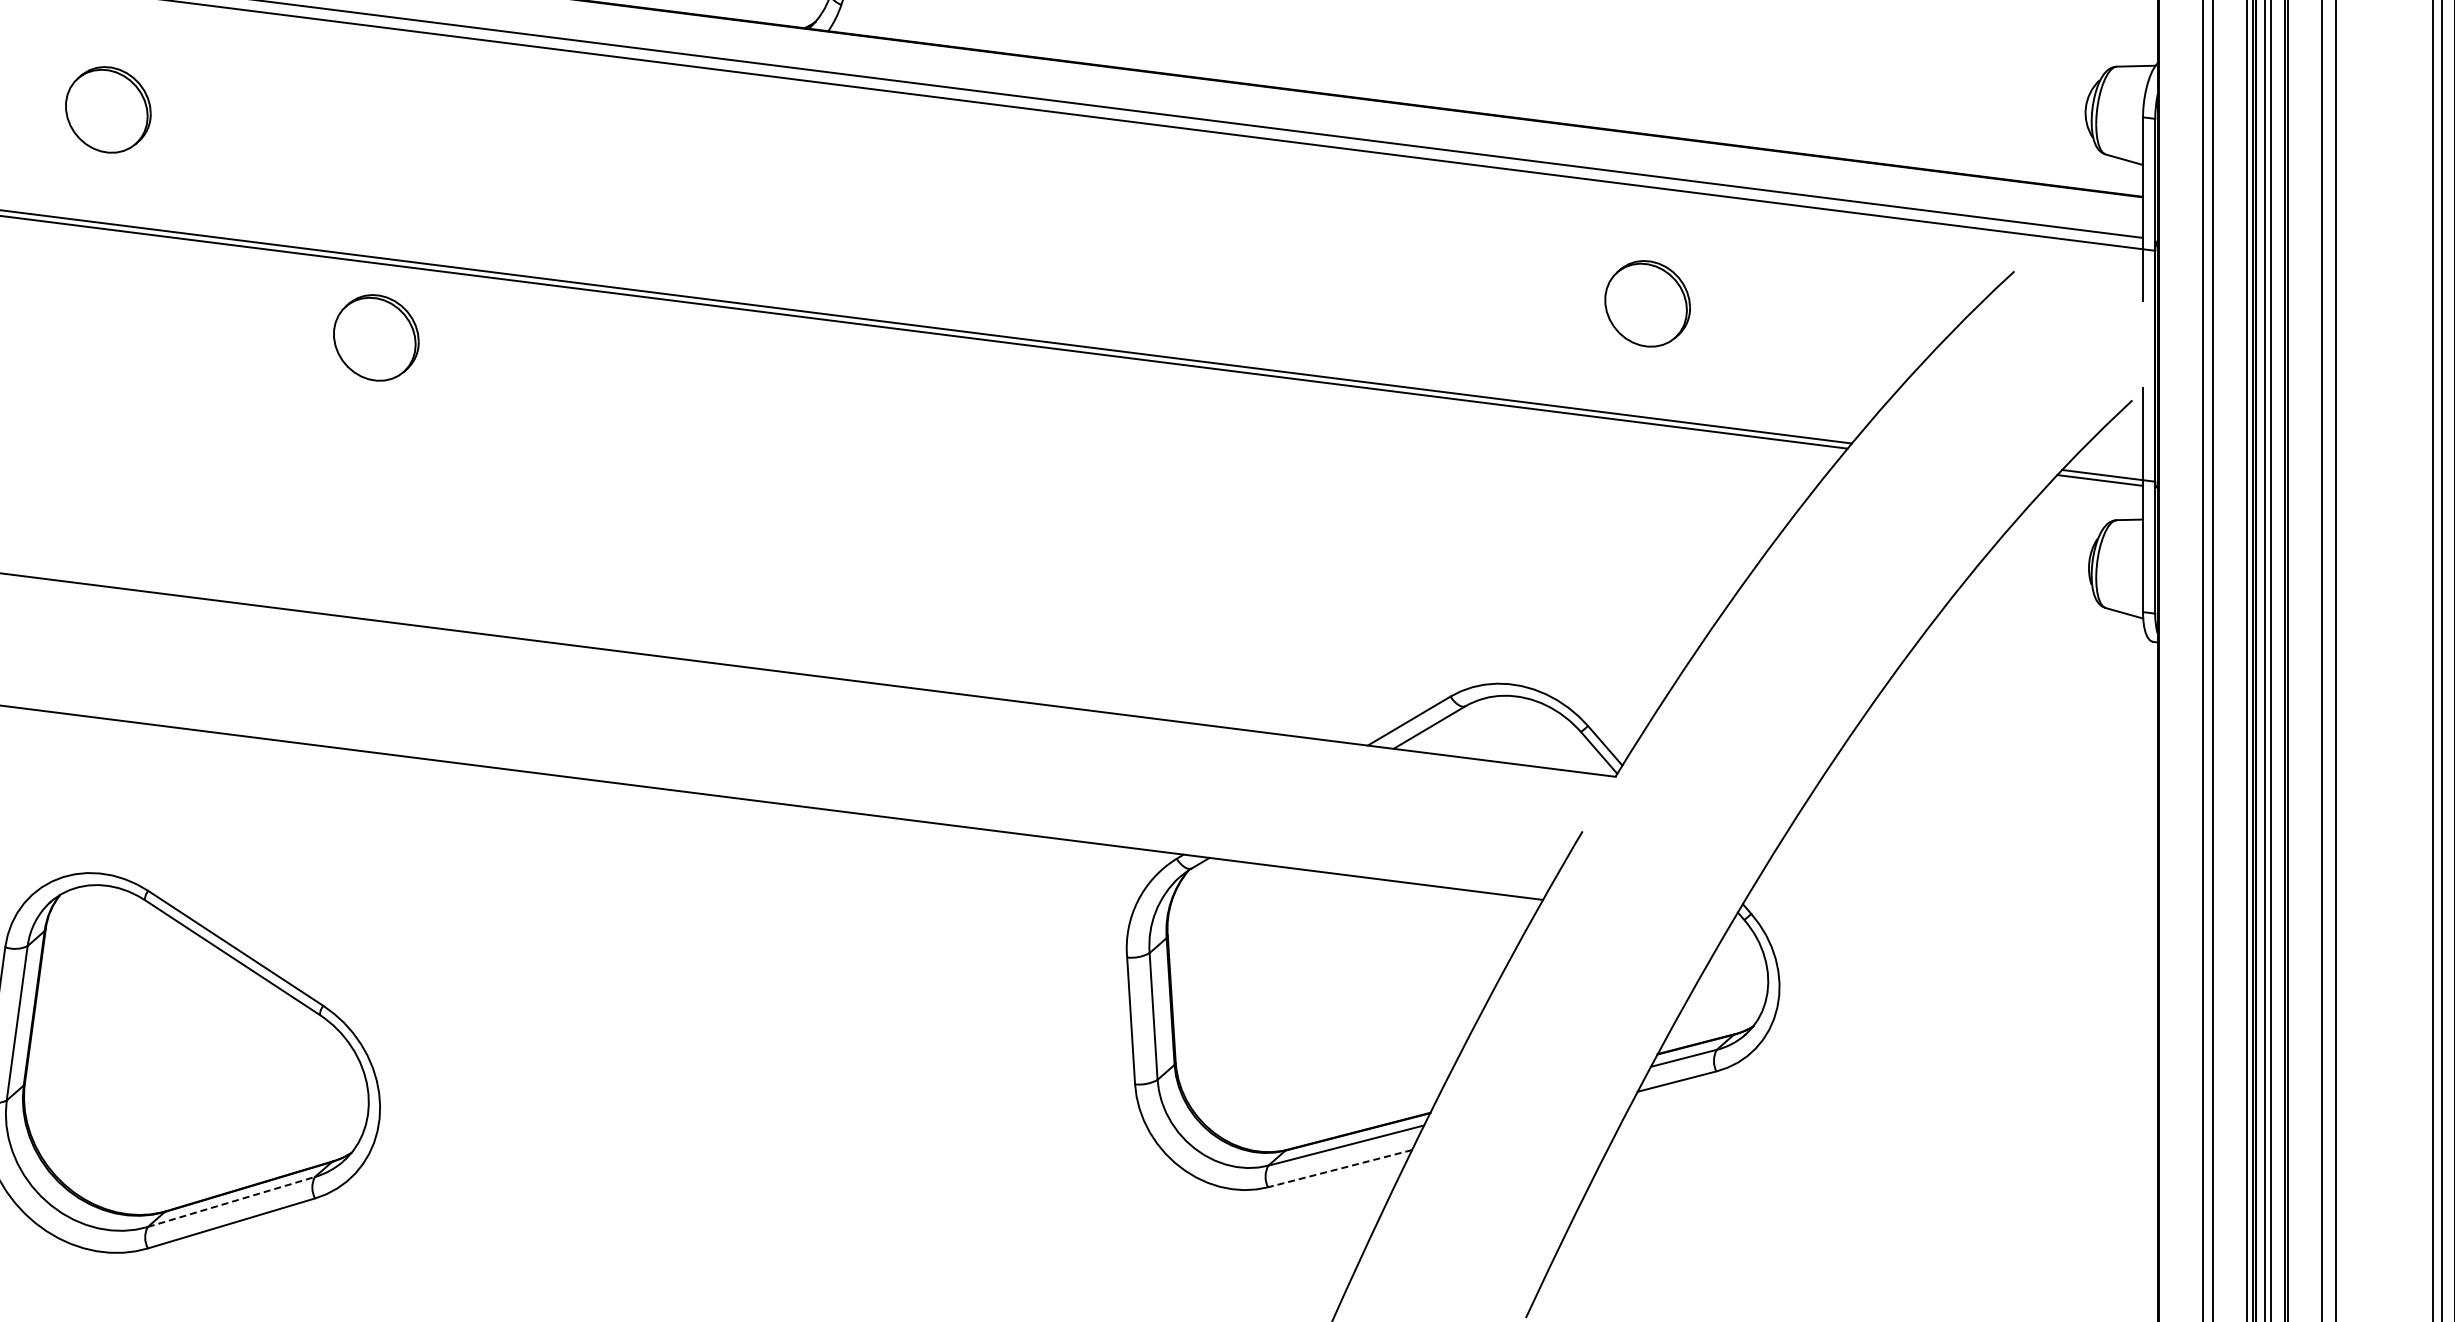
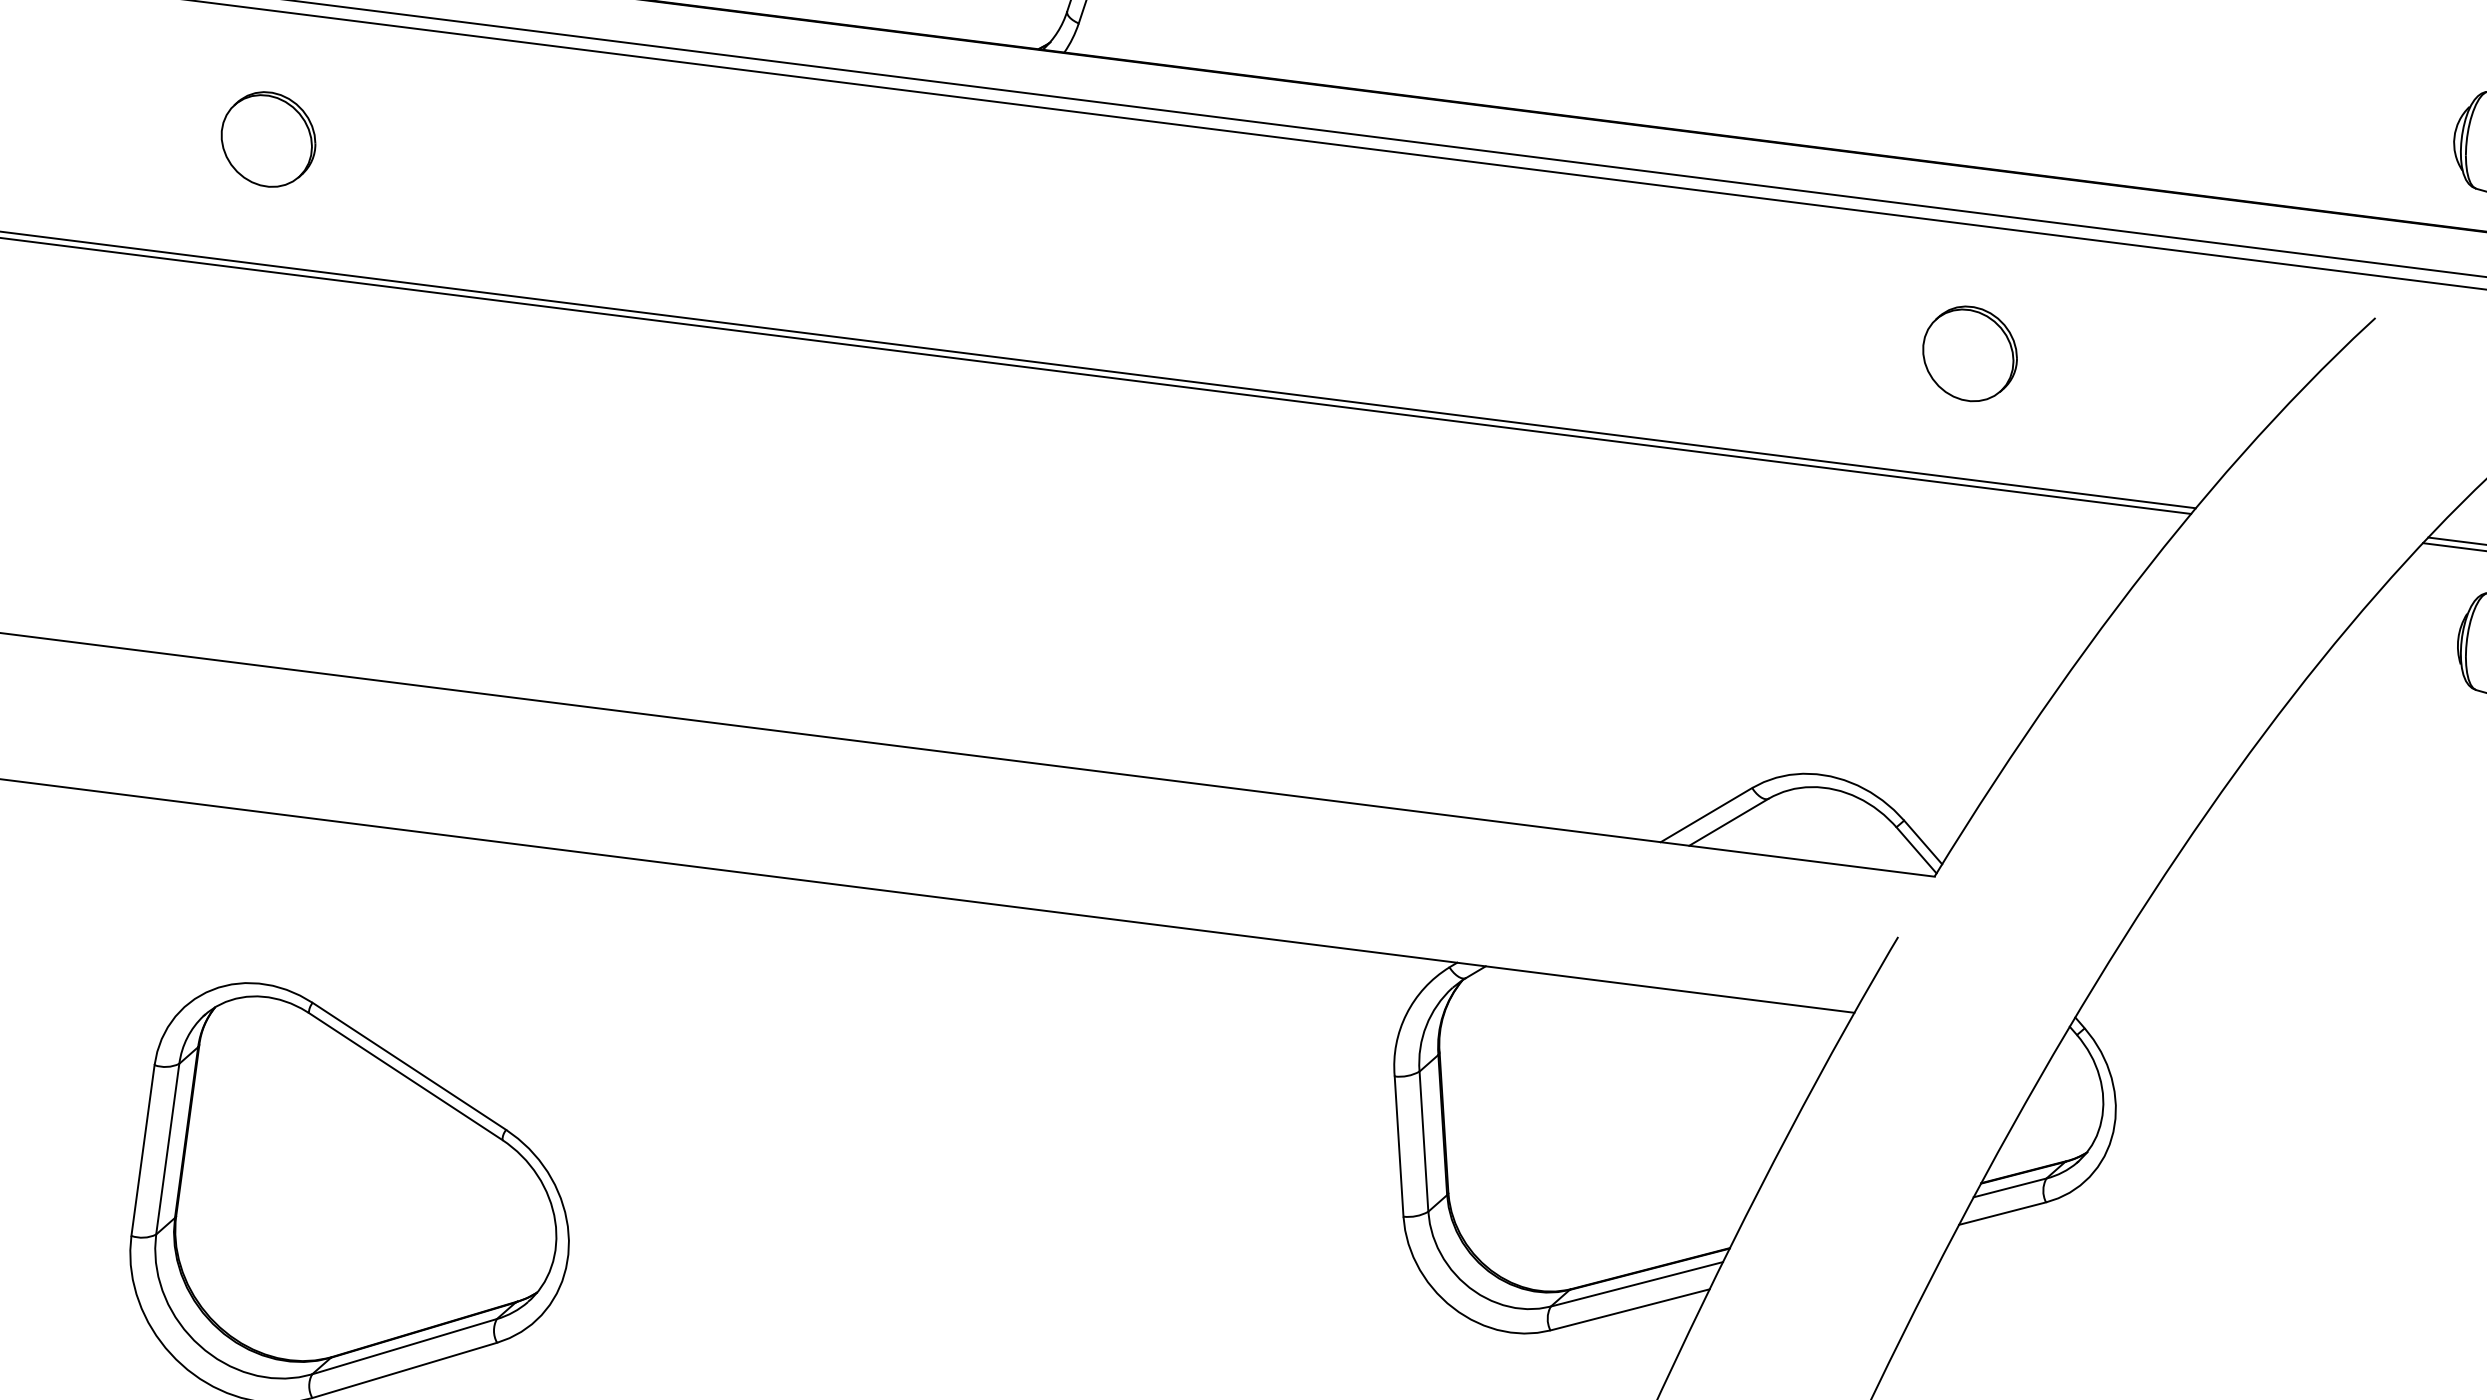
part: (376, 337) -> (564, 391), removed
line: (1339, 1168) -> (1629, 1309), dashed -> solid
line: (231, 1201) -> (404, 1346), dashed -> solid

